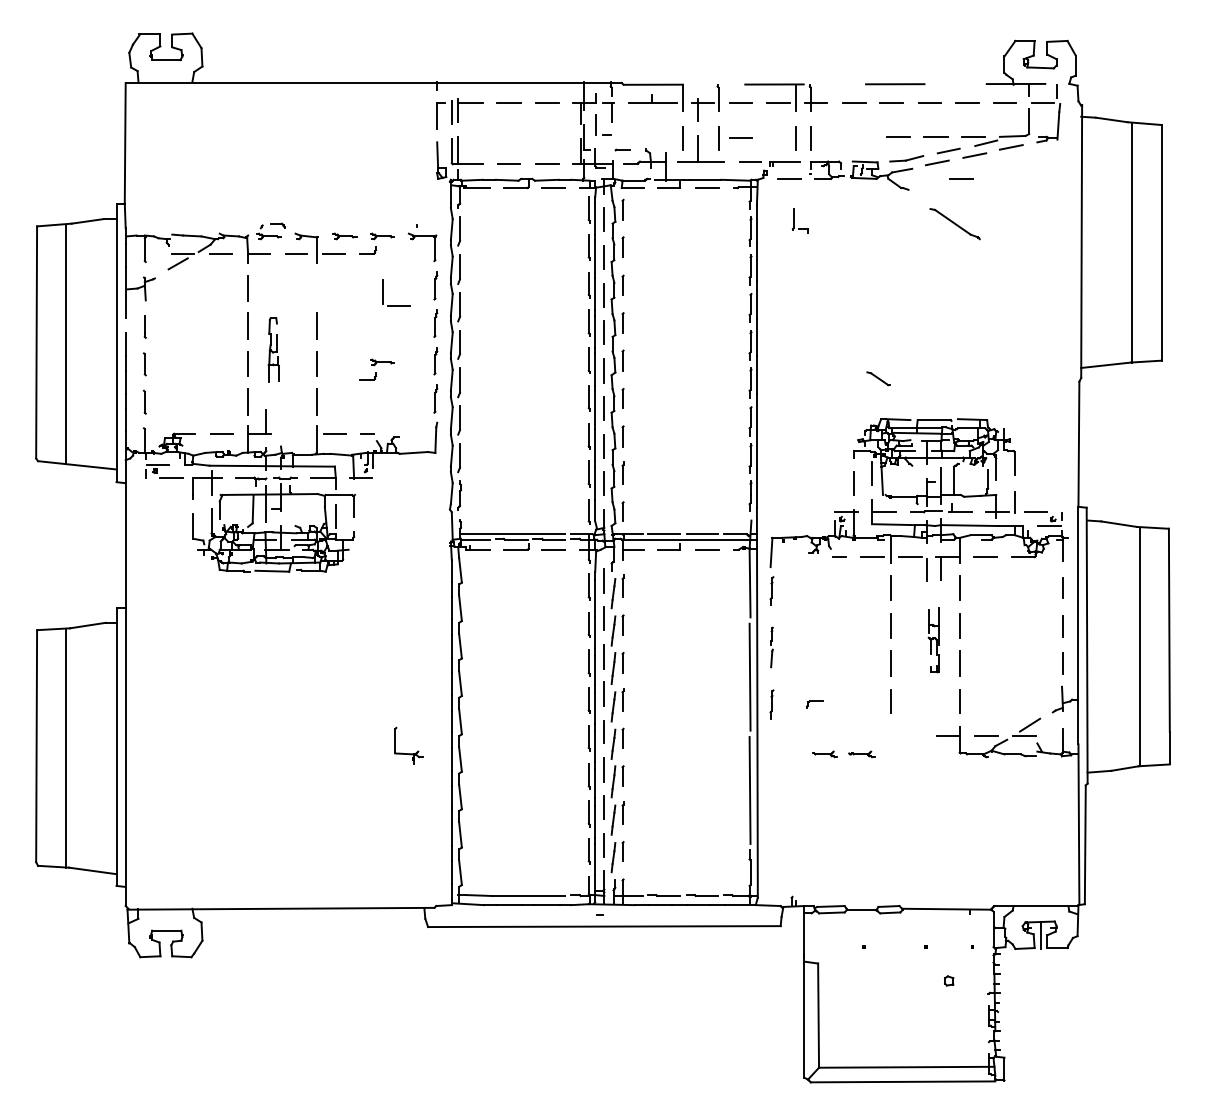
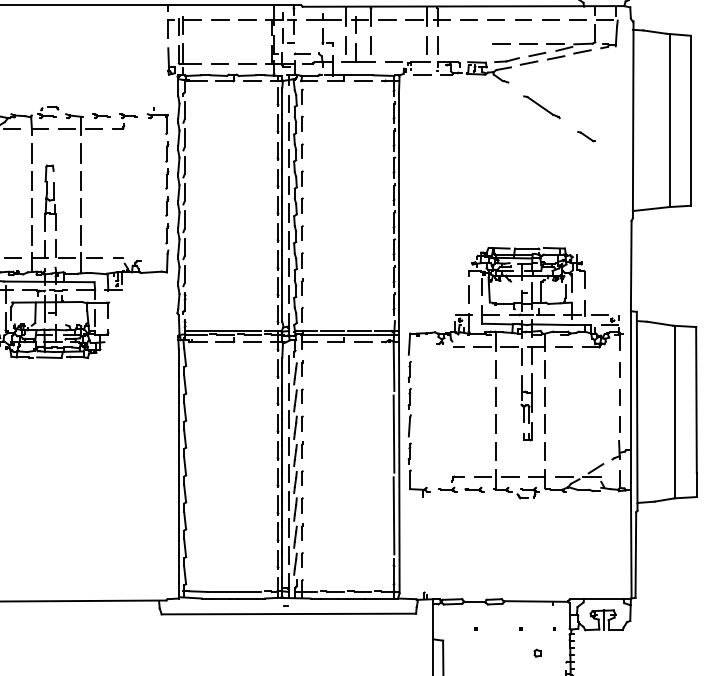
line: (846, 84) -> (463, 6), dashed -> solid
line: (740, 137) -> (387, 44), removed
part: (622, 149) -> (301, 53), size x1.43
line: (961, 178) -> (546, 74), removed
part: (800, 220) -> (327, 36), moved
line: (316, 288) -> (81, 153), added
part: (383, 292) -> (55, 248), moved
part: (273, 349) -> (50, 197), size x1.43
part: (376, 369) -> (124, 212), removed
part: (878, 378) -> (586, 136), moved
part: (933, 640) -> (526, 407), size x1.43
part: (771, 647) -> (409, 412), size x1.67
part: (814, 704) -> (457, 479), moved
part: (906, 746) -> (506, 484), added
part: (408, 753) -> (419, 489), moved

